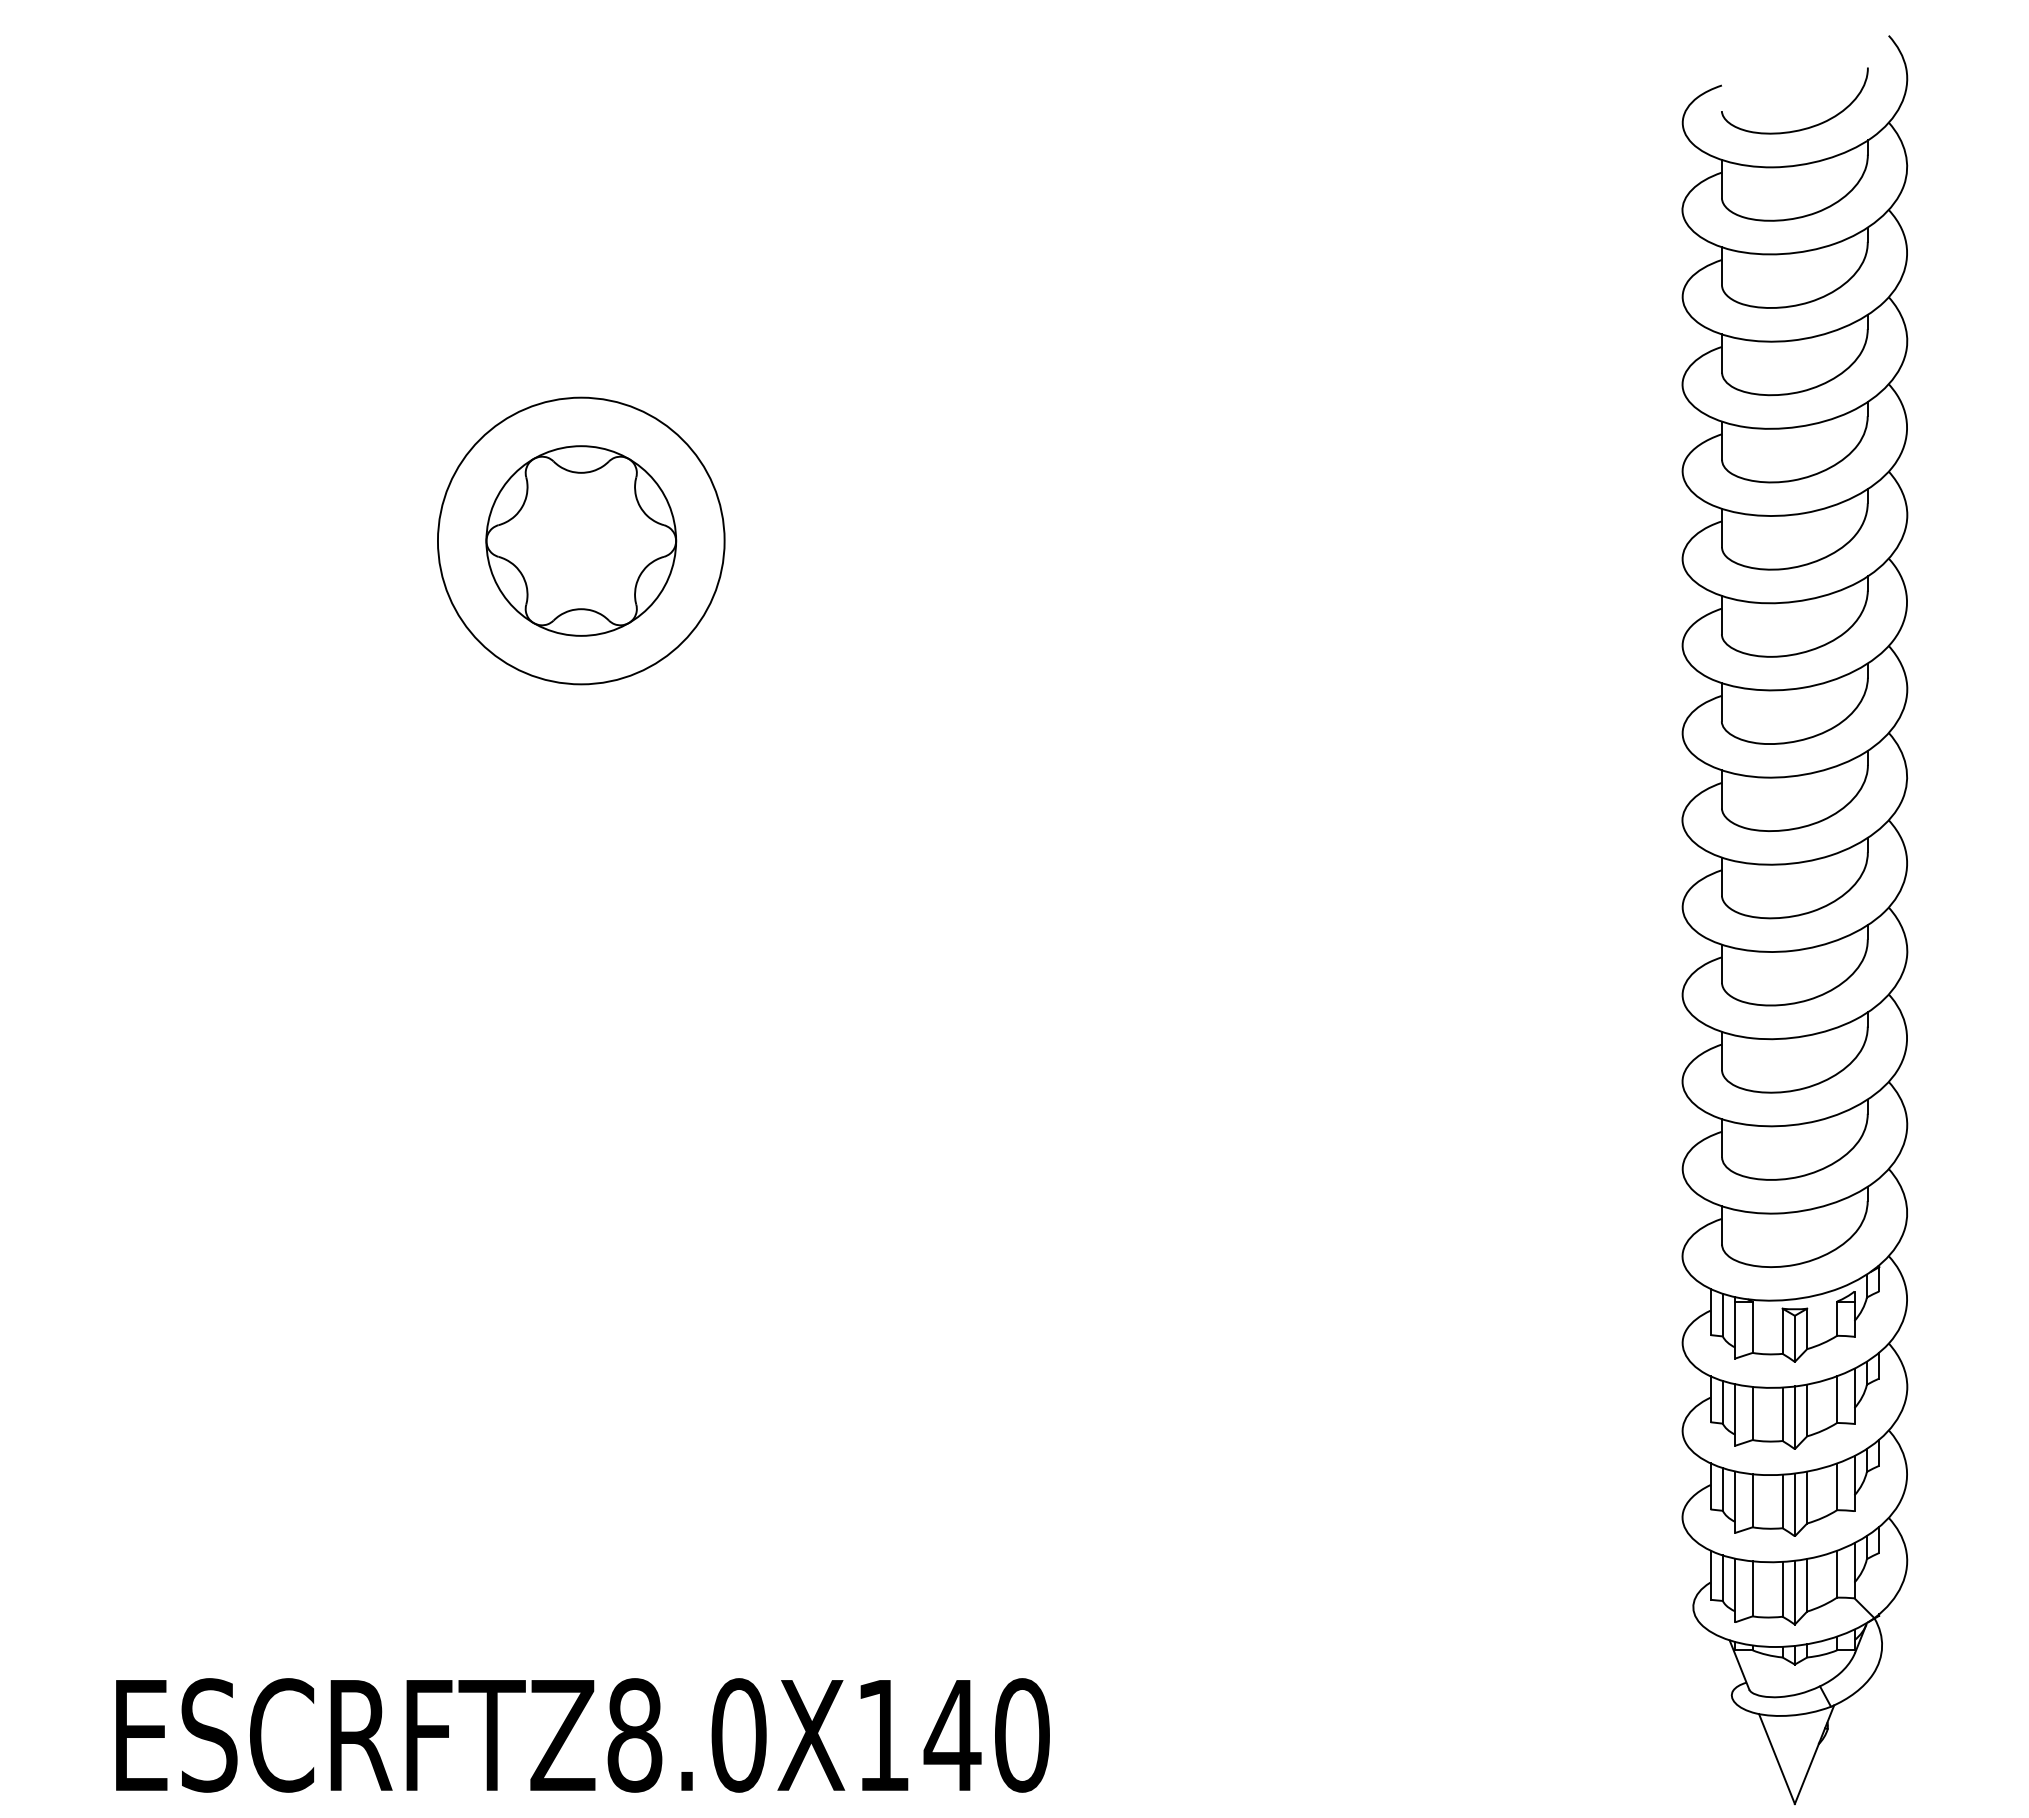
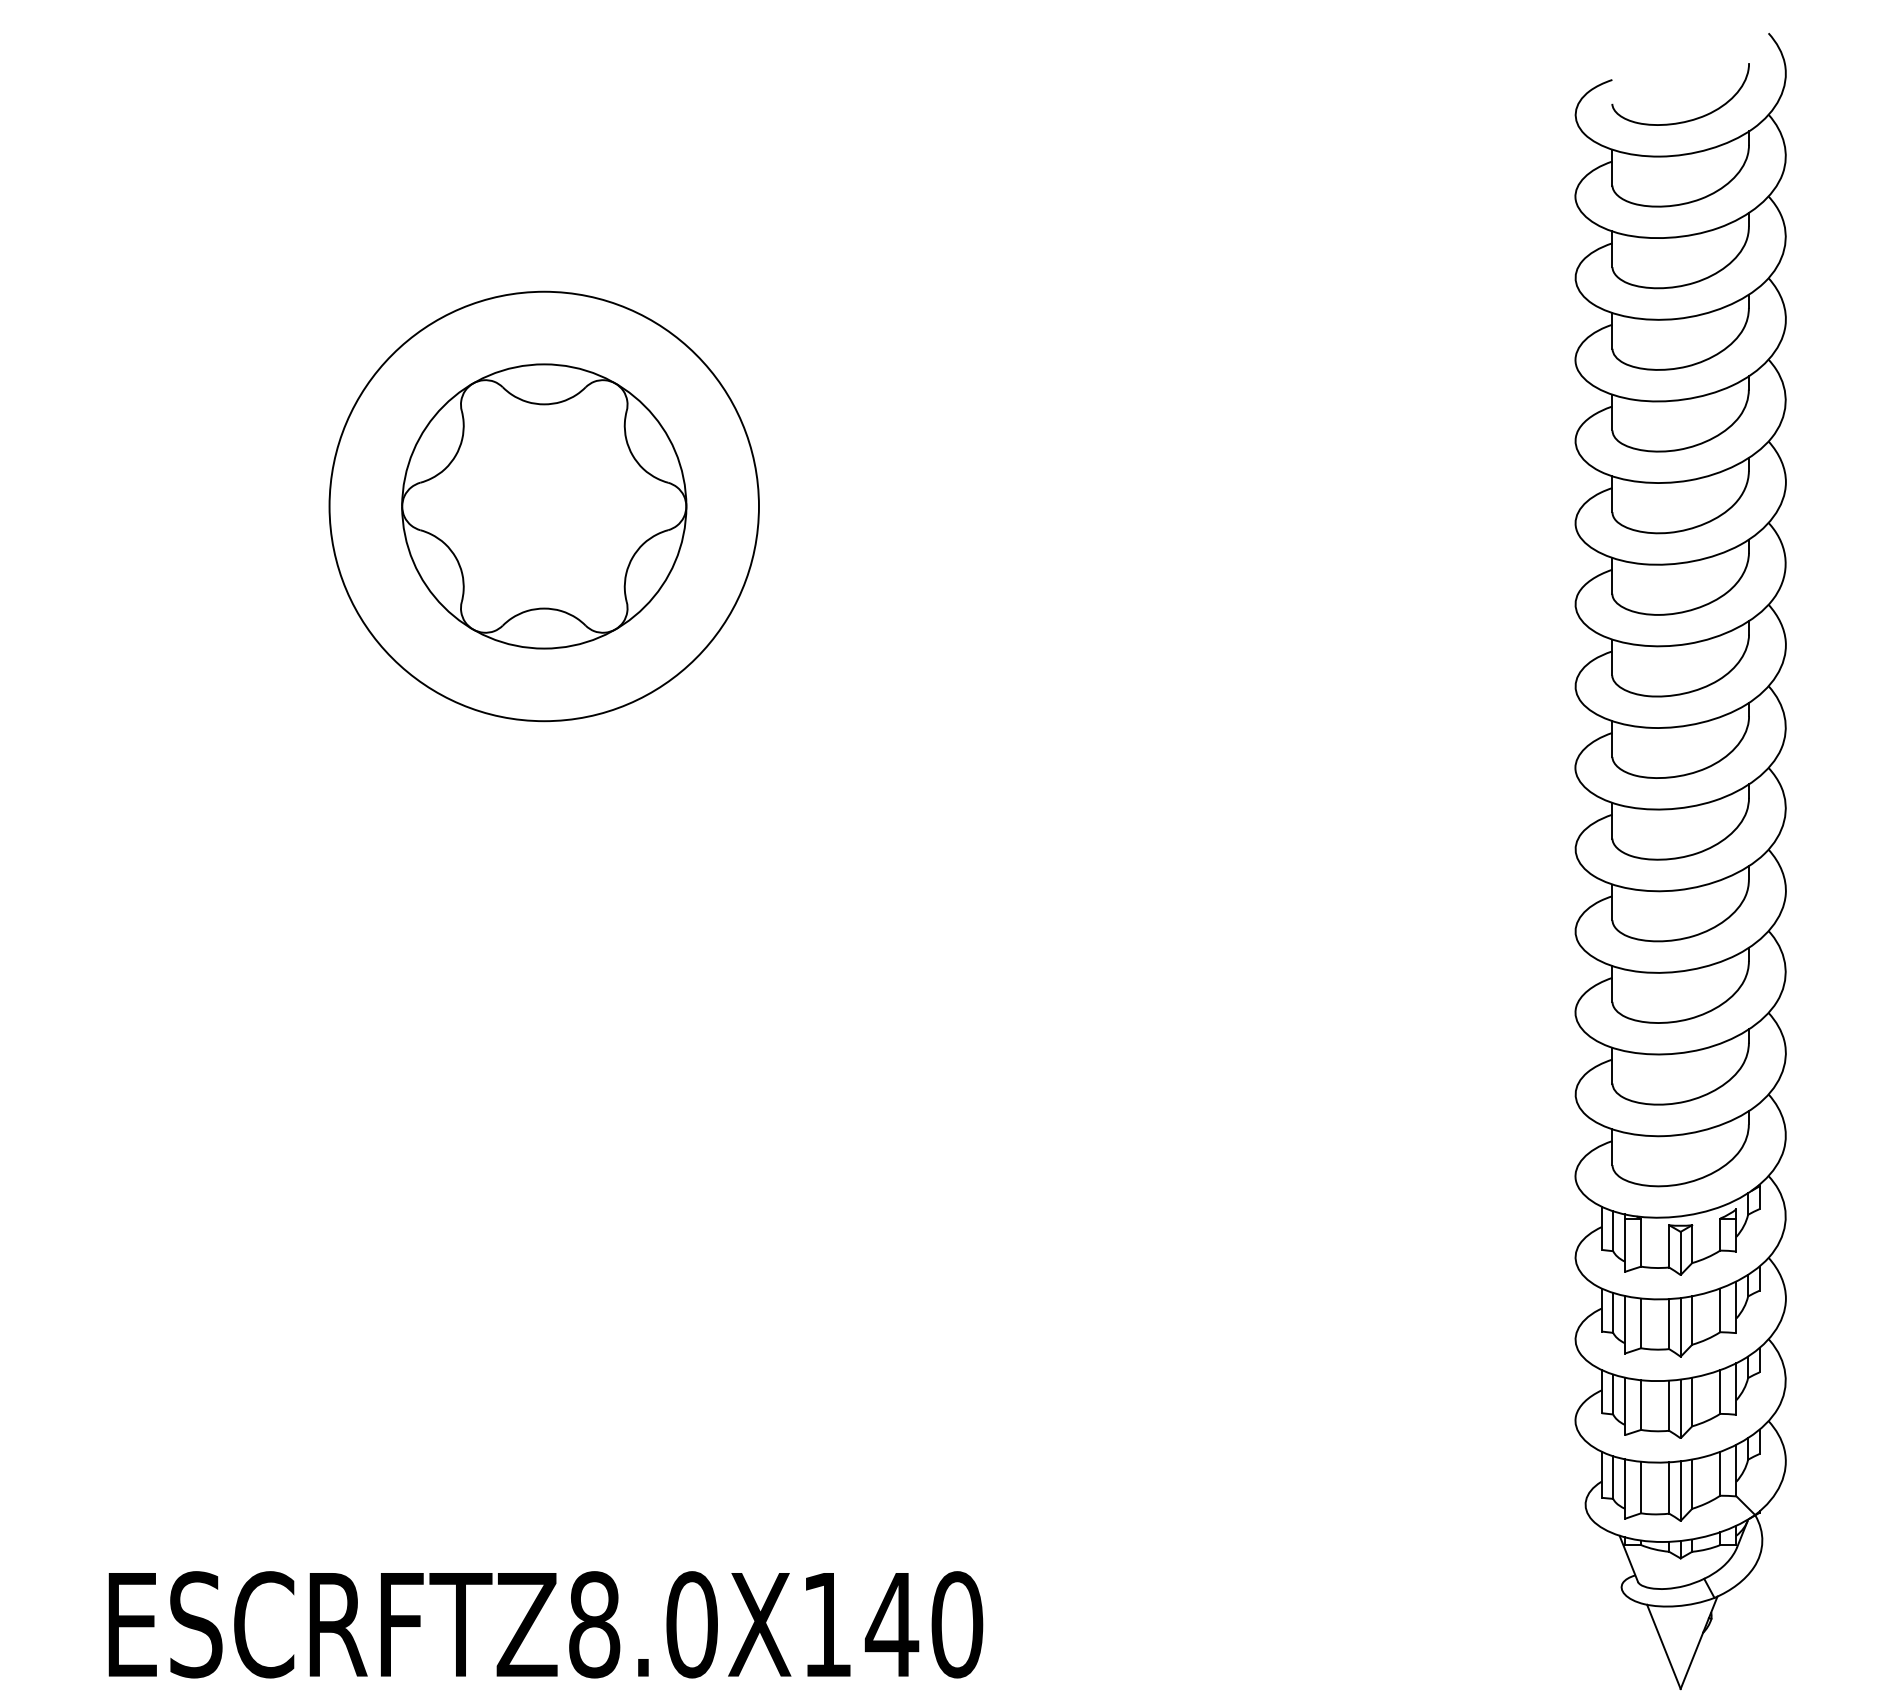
part: (581, 540) -> (544, 505), size x1.6

